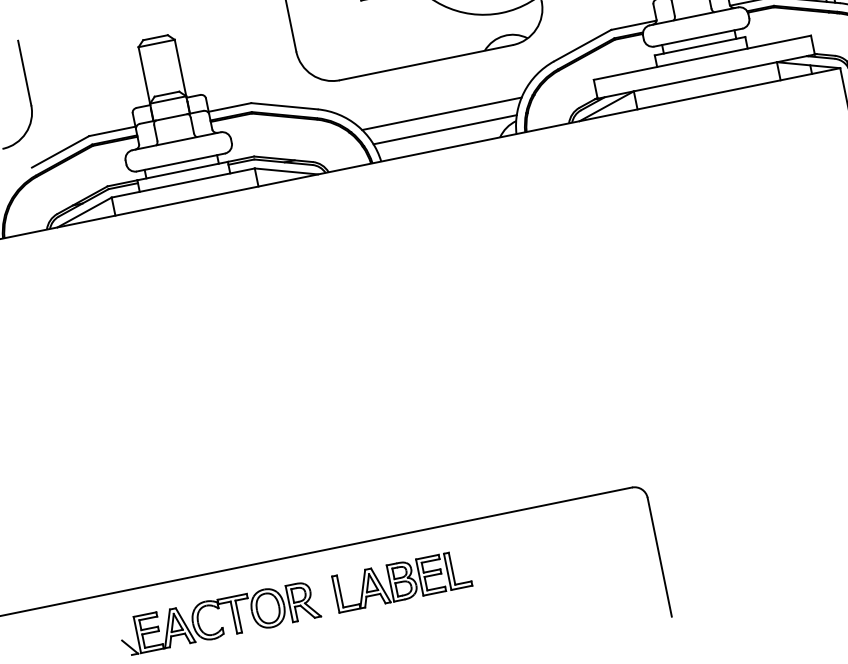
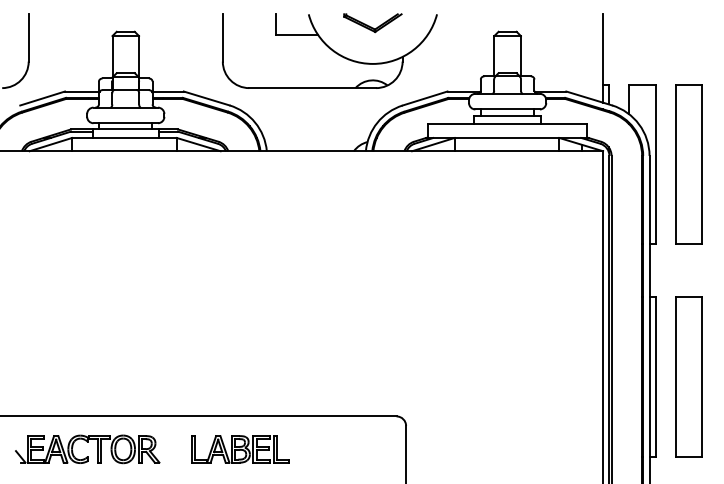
line: (440, 114) -> (315, 126), removed
line: (443, 129) -> (315, 137), removed
part: (402, 581) -> (240, 449), moved

